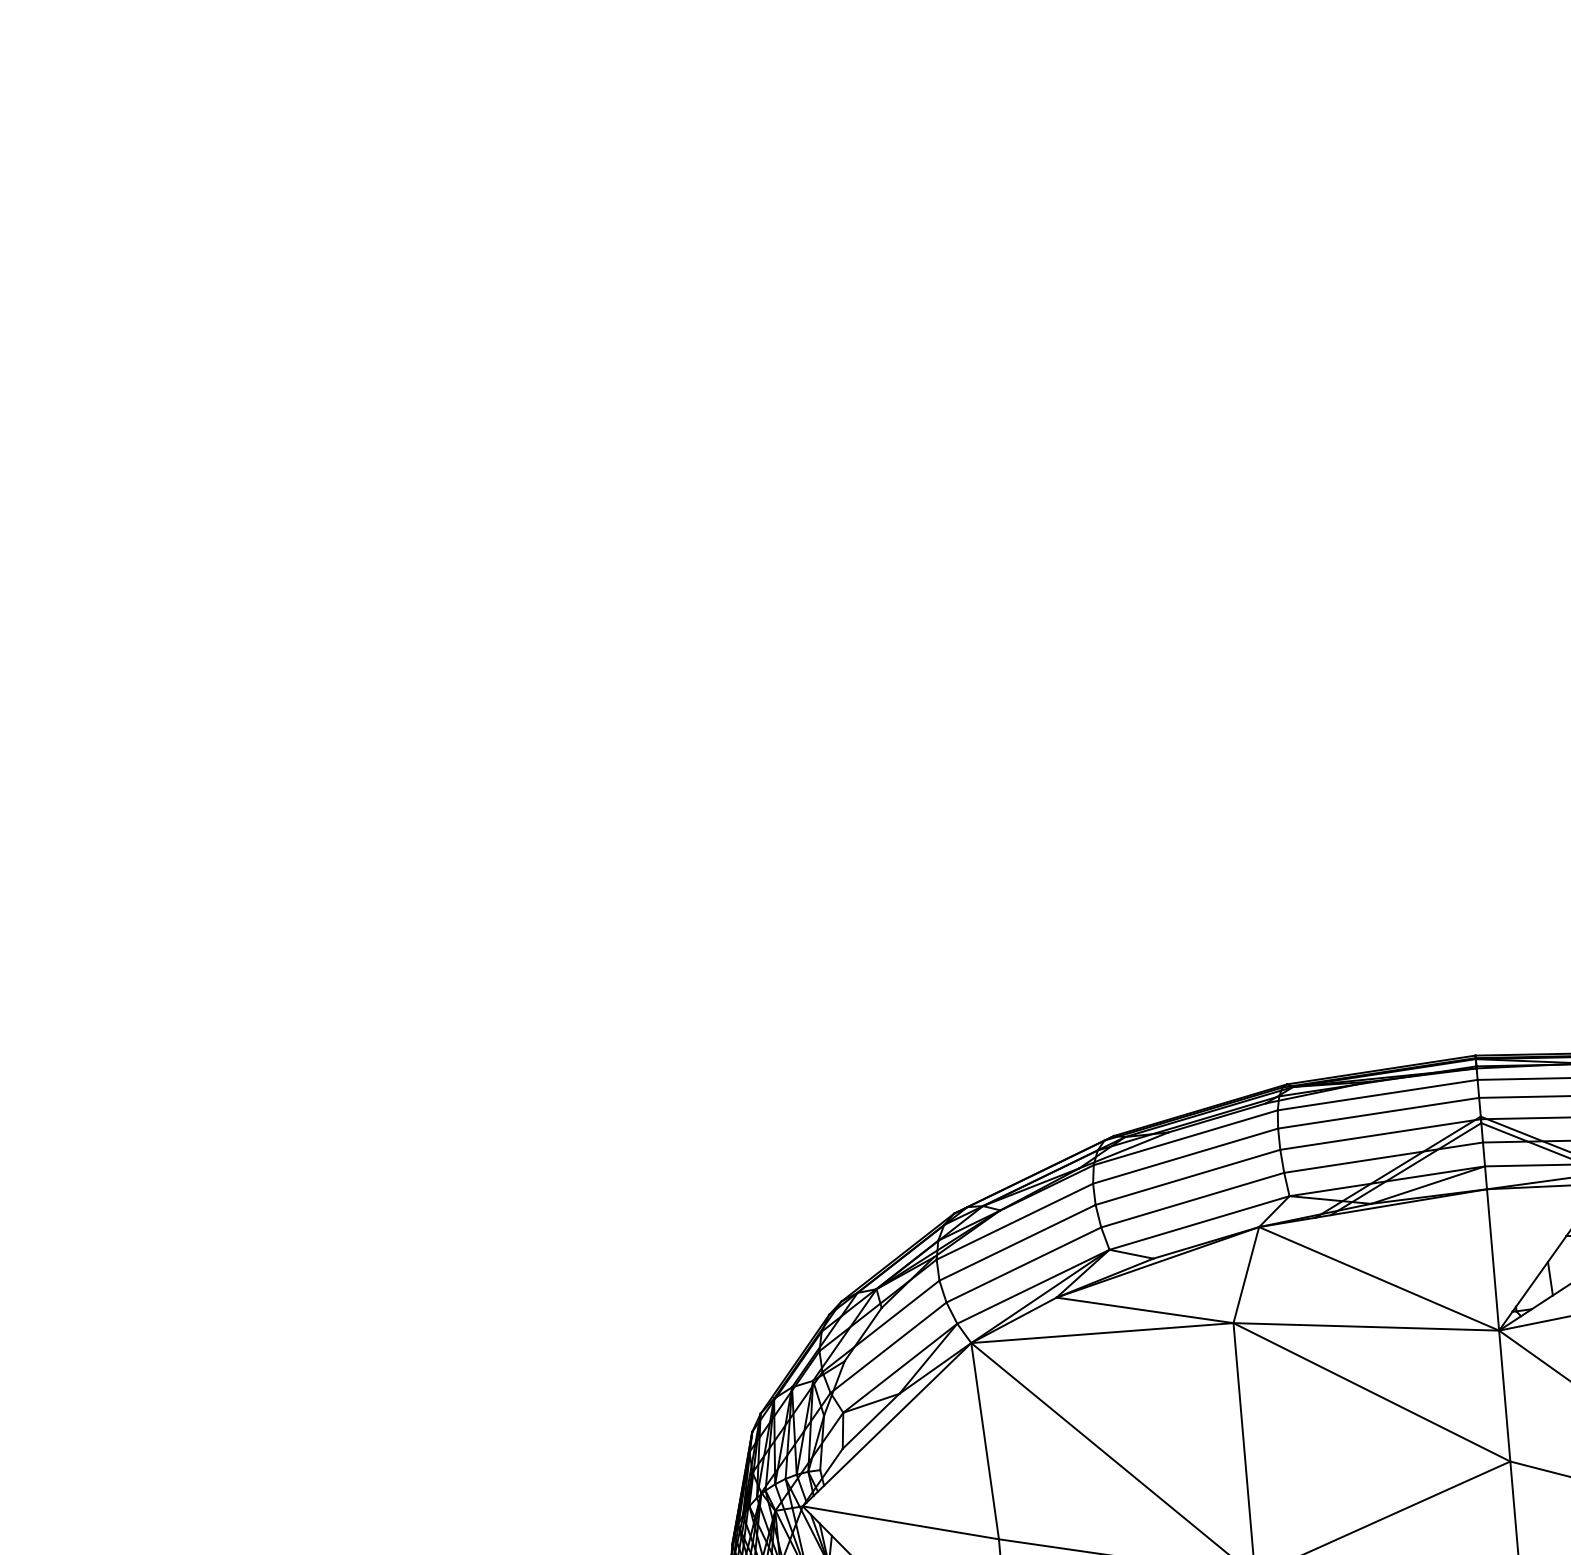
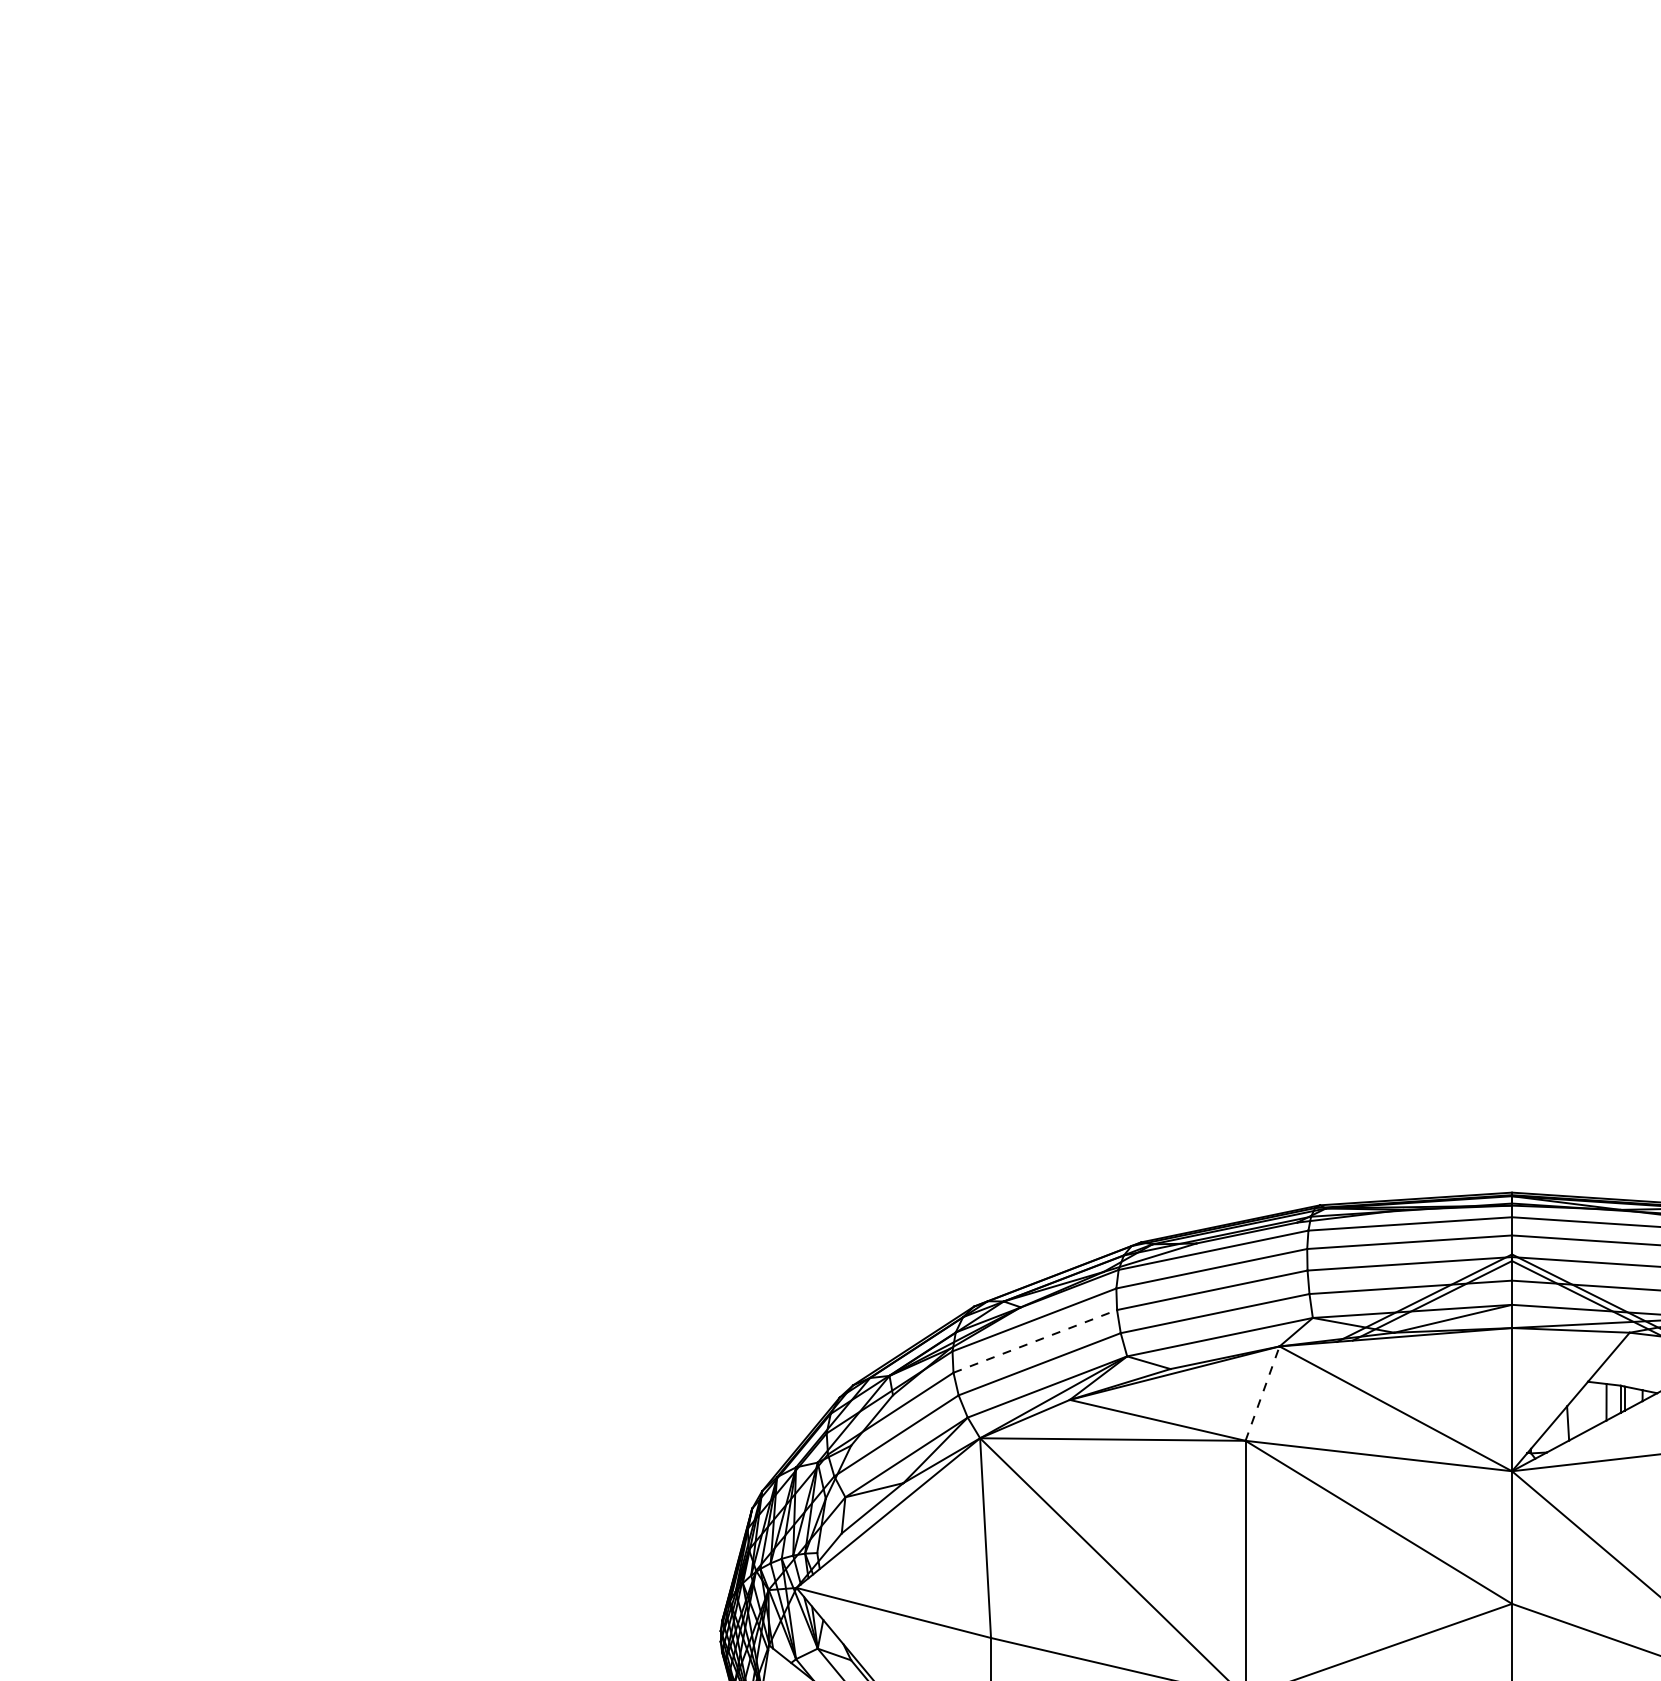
line: (1017, 1242) -> (1035, 1341), solid -> dashed
line: (1246, 1274) -> (1262, 1393), solid -> dashed

